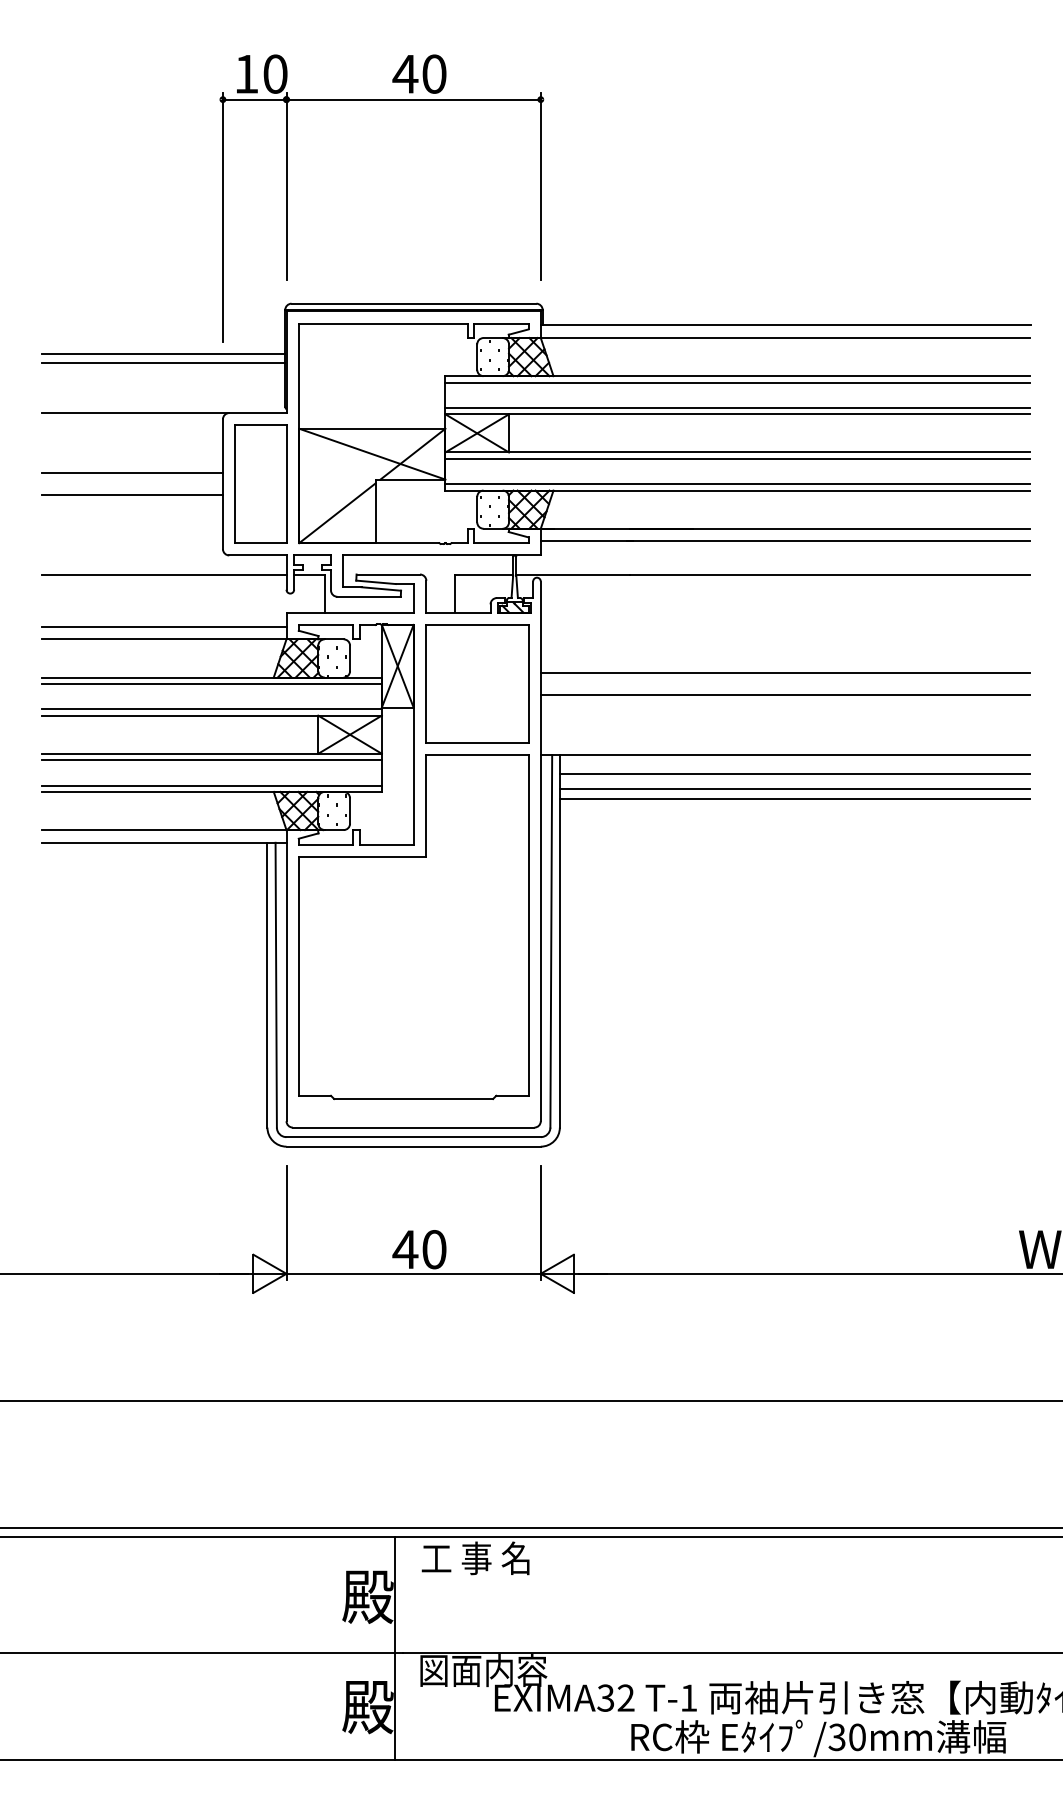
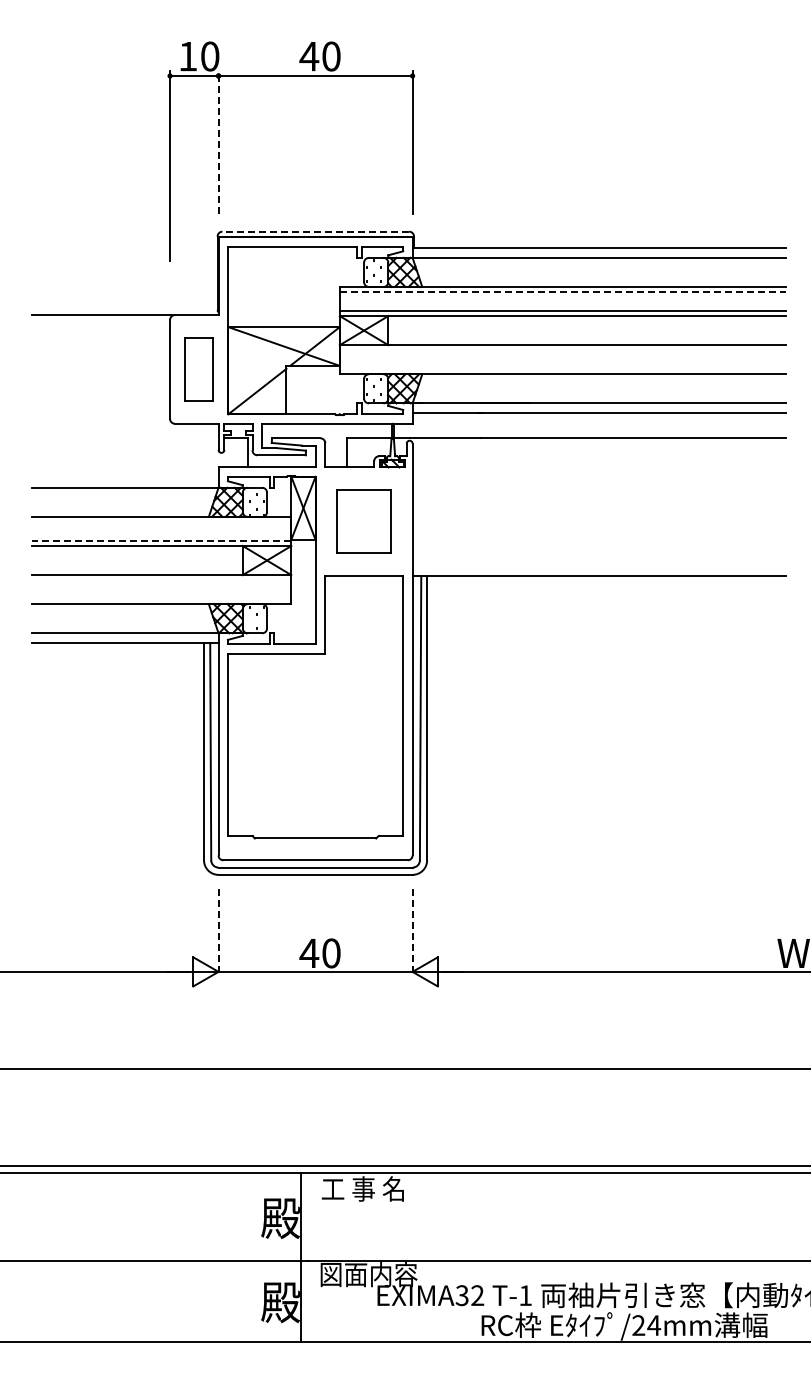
line: (286, 185) -> (218, 141), solid -> dashed
line: (413, 303) -> (315, 231), solid -> dashed
line: (163, 354) -> (124, 270), removed
line: (163, 362) -> (124, 276), removed
line: (738, 382) -> (563, 291), solid -> dashed
line: (737, 459) -> (562, 350), removed
line: (131, 473) -> (100, 361), removed
part: (260, 483) -> (198, 368), size x0.7
line: (737, 484) -> (562, 369), removed
line: (131, 494) -> (100, 377), removed
line: (163, 574) -> (124, 438), removed
line: (163, 627) -> (124, 478), removed
line: (785, 673) -> (599, 513), removed
line: (211, 683) -> (161, 521), removed
part: (476, 683) -> (363, 521), size x0.7
line: (785, 694) -> (599, 529), removed
line: (211, 709) -> (161, 541), solid -> dashed
line: (211, 759) -> (161, 579), removed
line: (794, 773) -> (606, 590), removed
line: (211, 785) -> (161, 599), removed
line: (794, 788) -> (606, 601), removed
line: (794, 798) -> (606, 609), removed
line: (286, 1223) -> (218, 933), solid -> dashed
line: (540, 1223) -> (412, 933), solid -> dashed
text: (847, 1737) -> (646, 1325), /30mm -> /24mm

